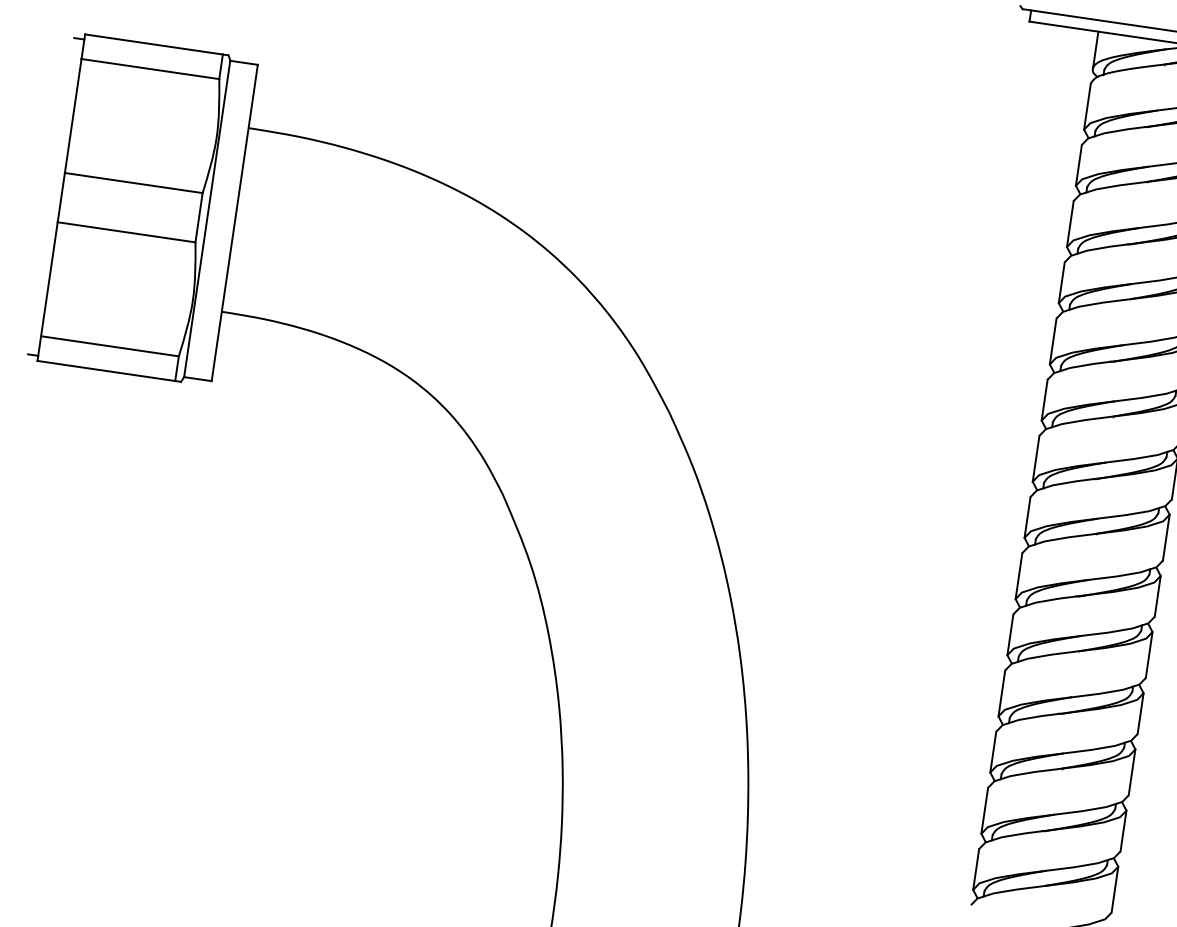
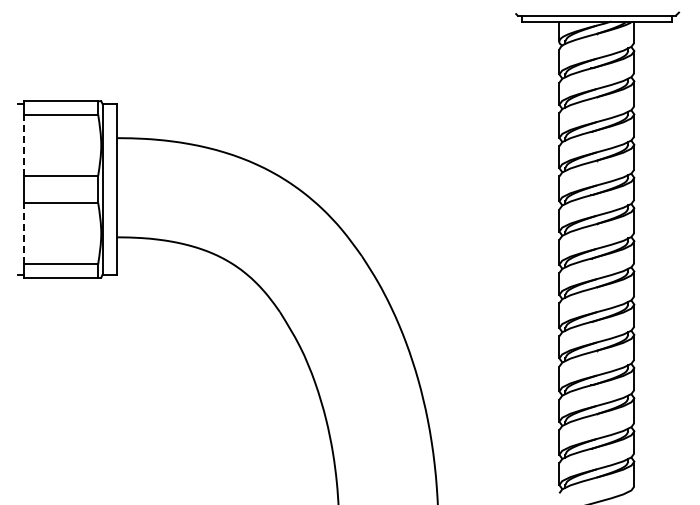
line: (72, 116) -> (23, 145), solid -> dashed
line: (48, 279) -> (23, 233), solid -> dashed

